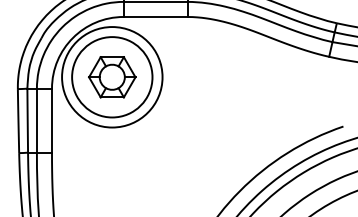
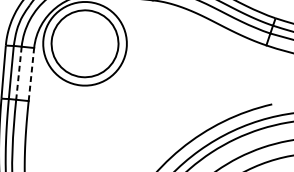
part: (112, 77) -> (85, 44), removed
line: (52, 120) -> (31, 74), solid -> dashed
line: (36, 121) -> (18, 73), solid -> dashed

